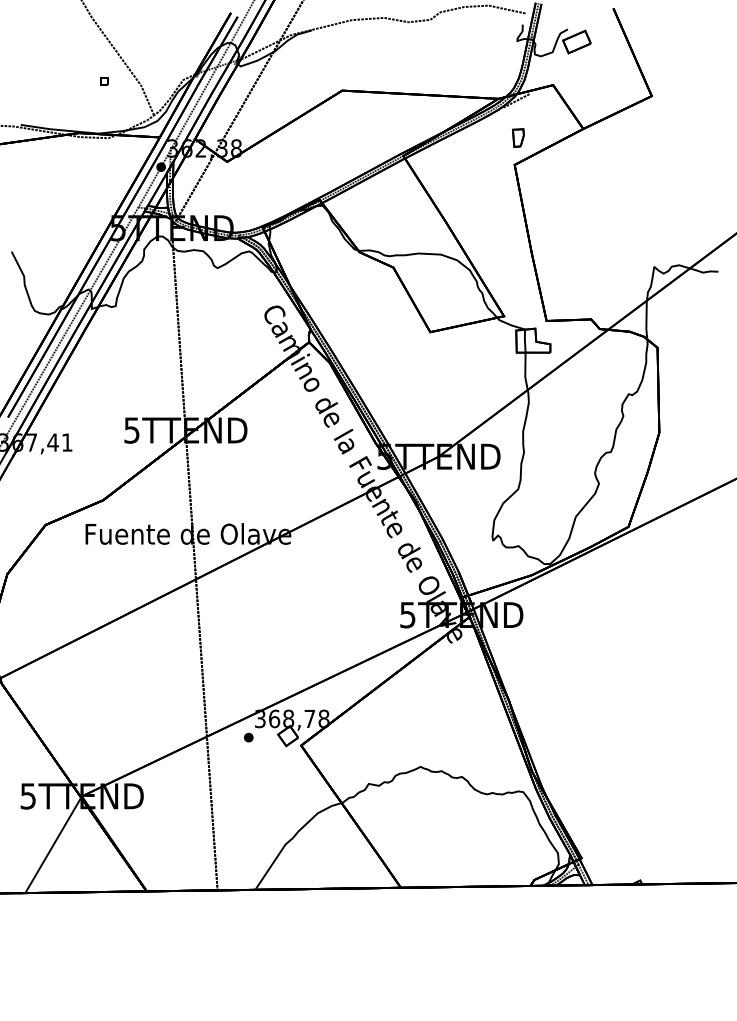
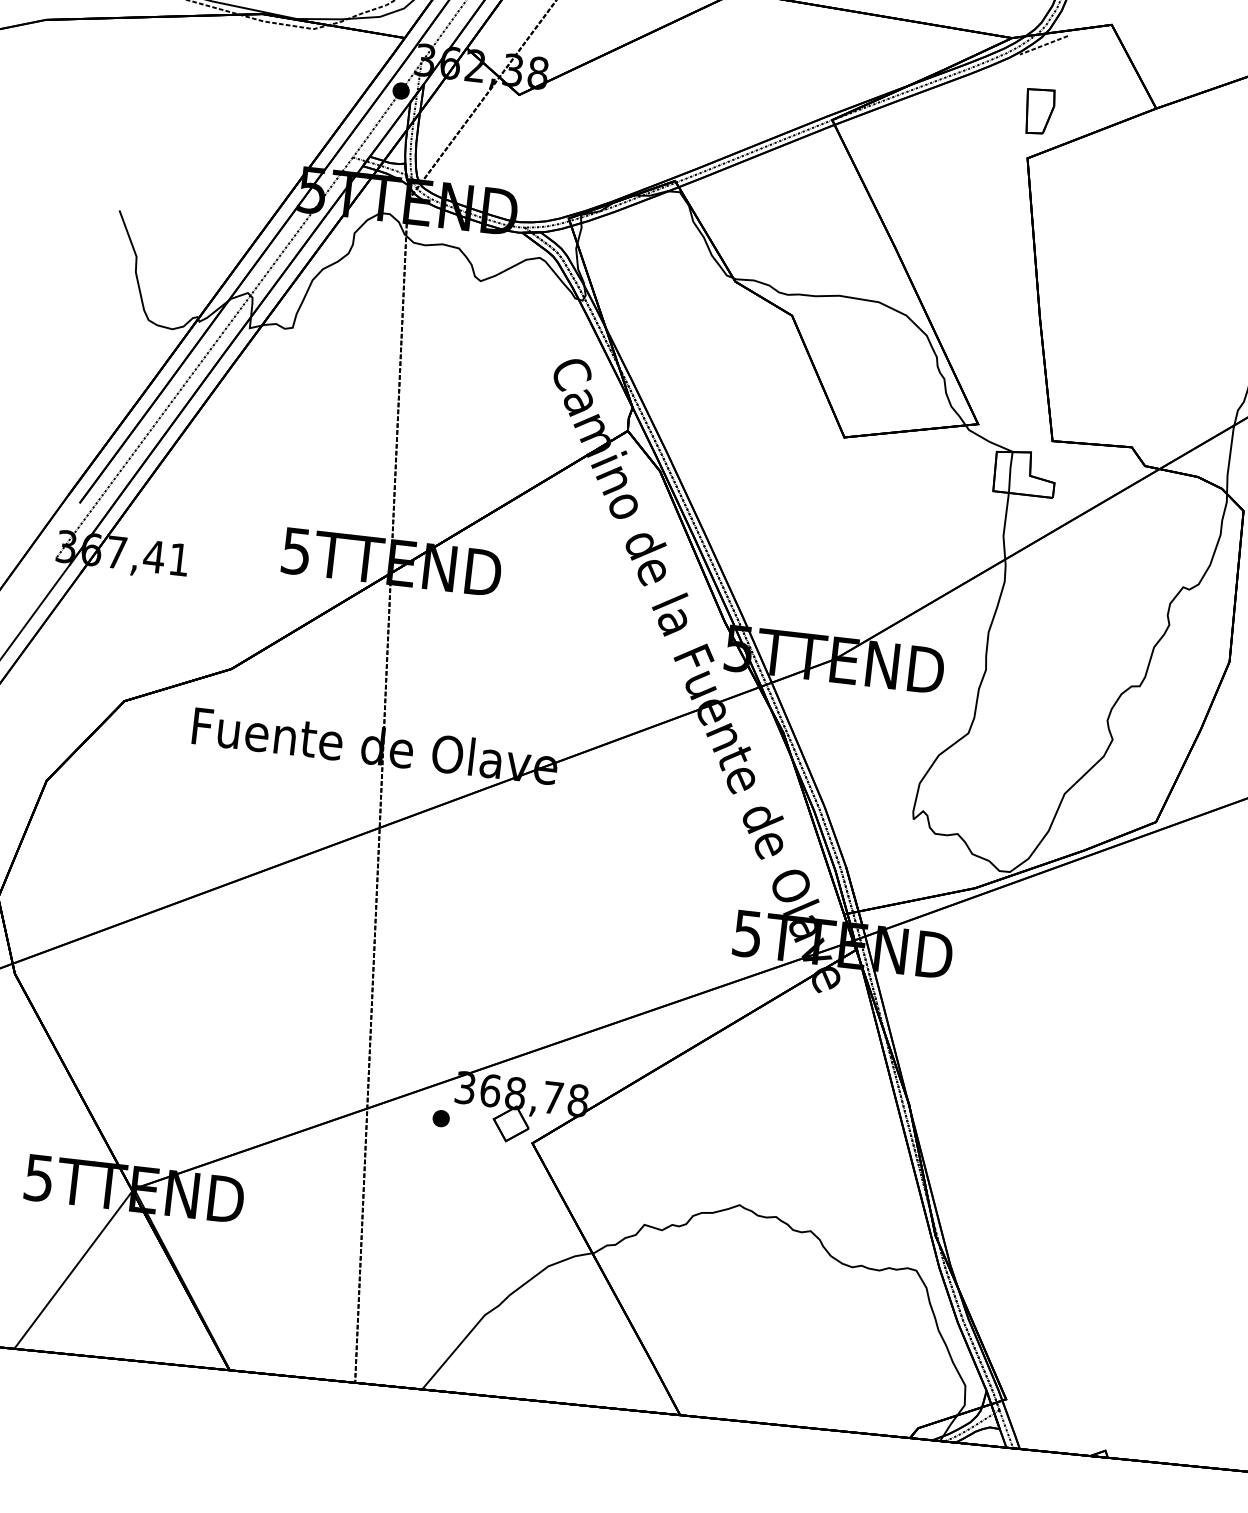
part: (518, 137) -> (1039, 110), size x1.43

